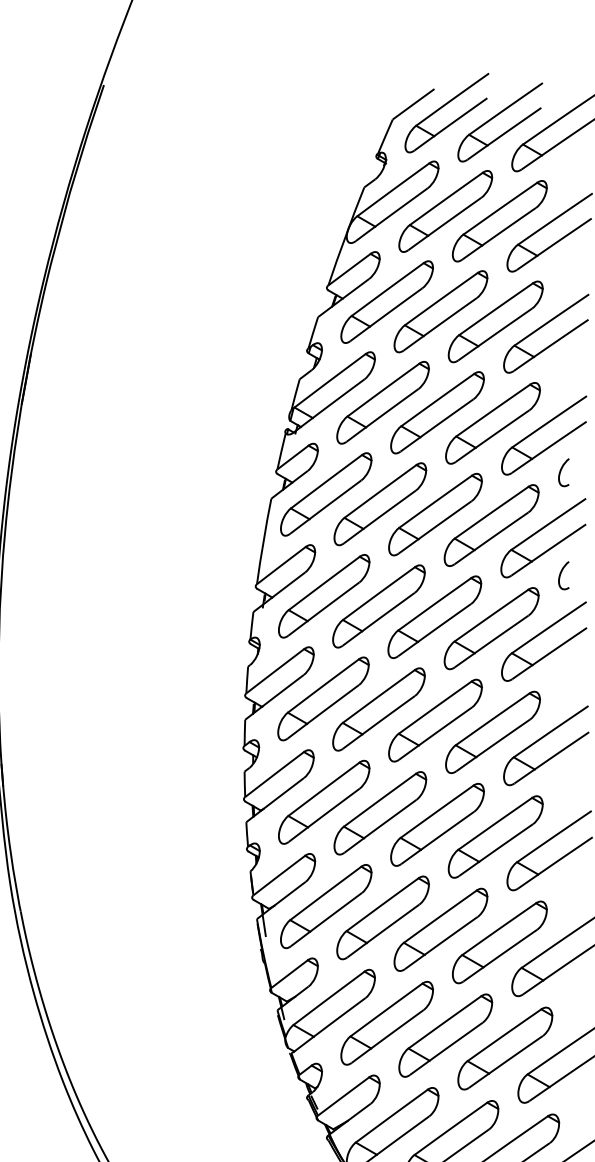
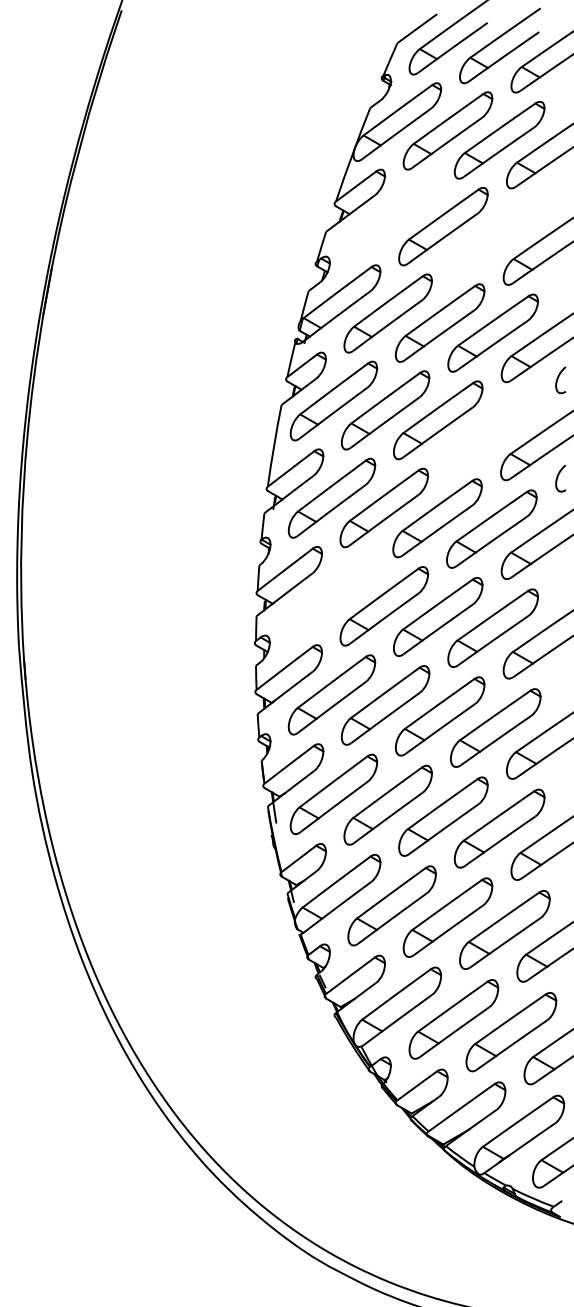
part: (386, 302) -> (391, 217), removed
part: (495, 321) -> (495, 235), removed
part: (491, 525) -> (491, 430), removed
part: (323, 698) -> (331, 595), removed

